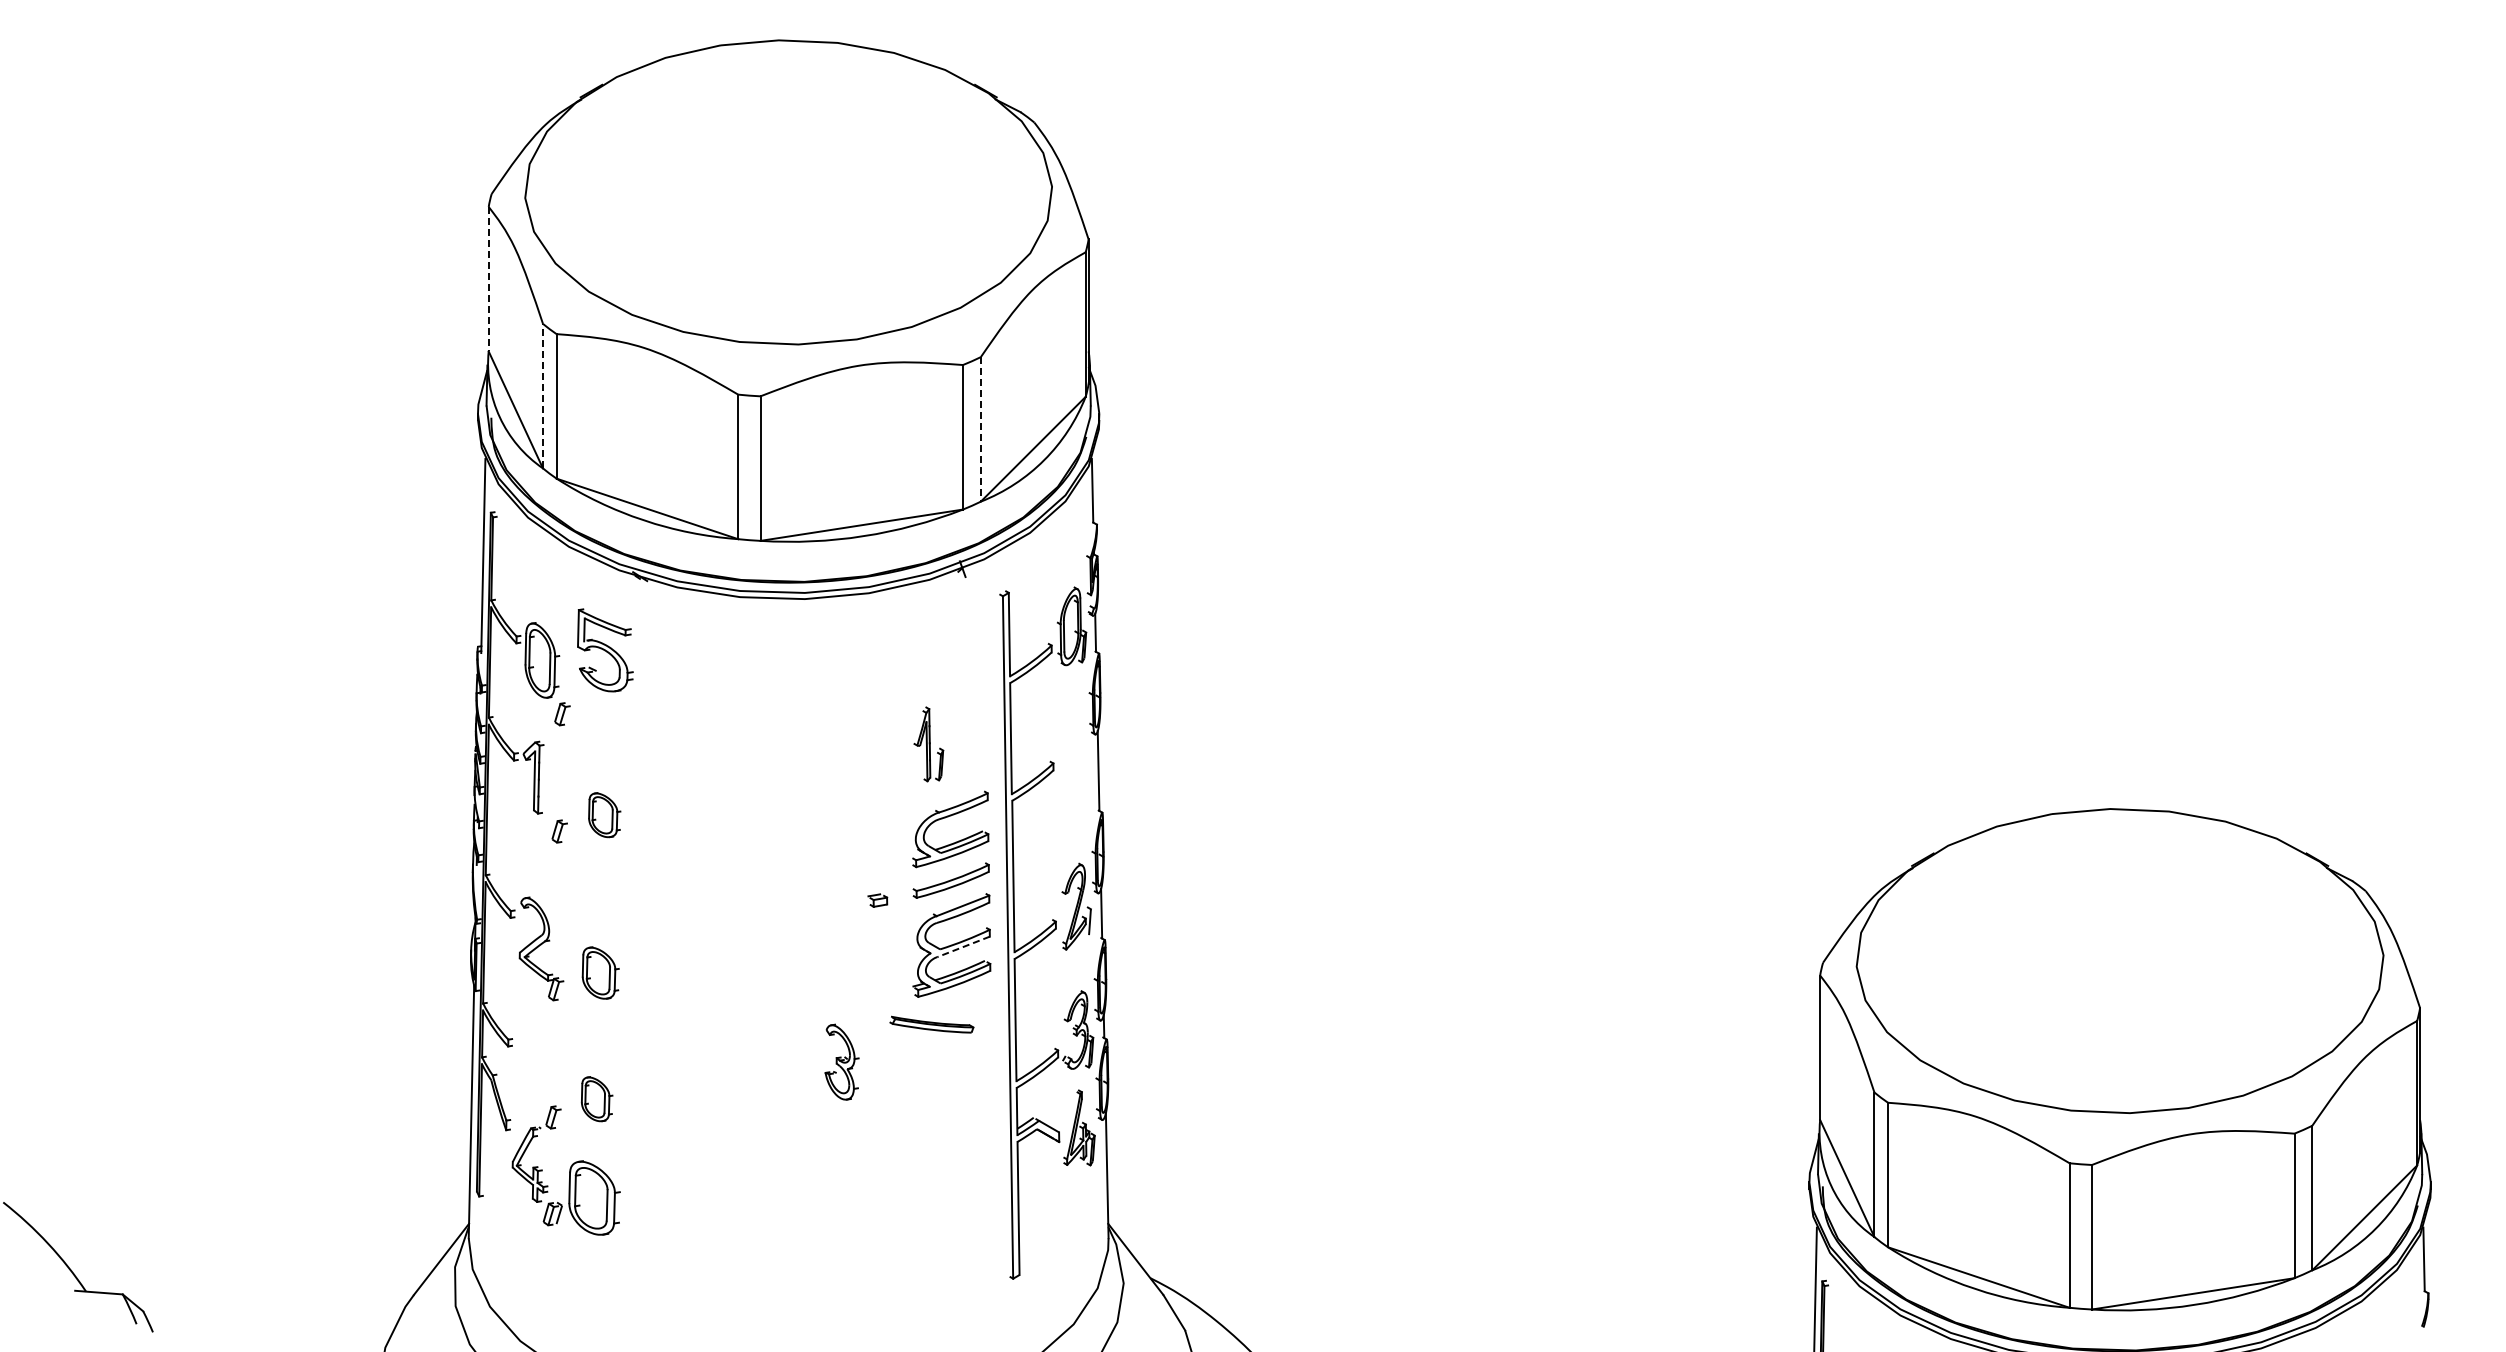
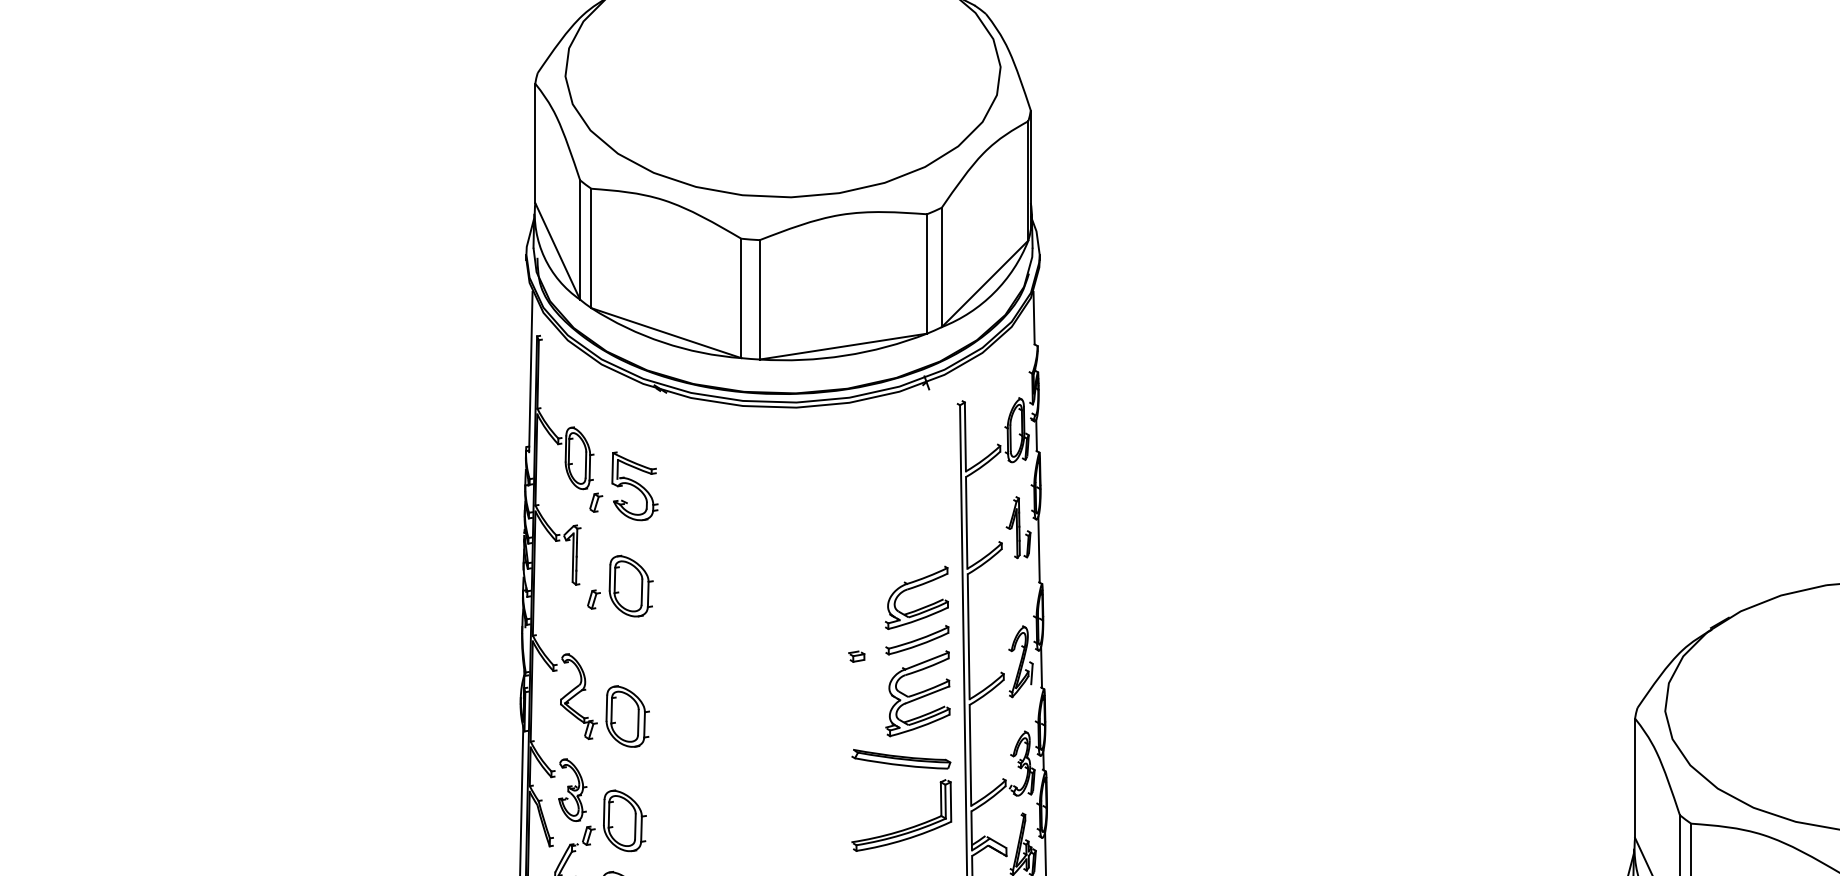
line: (488, 279) -> (535, 143), dashed -> solid
line: (542, 395) -> (579, 239), dashed -> solid
line: (980, 429) -> (941, 267), dashed -> solid
part: (605, 650) -> (635, 486), moved
part: (928, 744) -> (1018, 527), moved
part: (604, 814) -> (630, 585), size x1.67
line: (963, 947) -> (927, 695), dashed -> solid
part: (600, 972) -> (627, 716), size x1.43
part: (931, 1024) -> (901, 759), size x1.43
part: (841, 1061) -> (572, 789), moved
part: (596, 1098) -> (624, 820), size x1.67
part: (937, 1108) -> (905, 828), added

